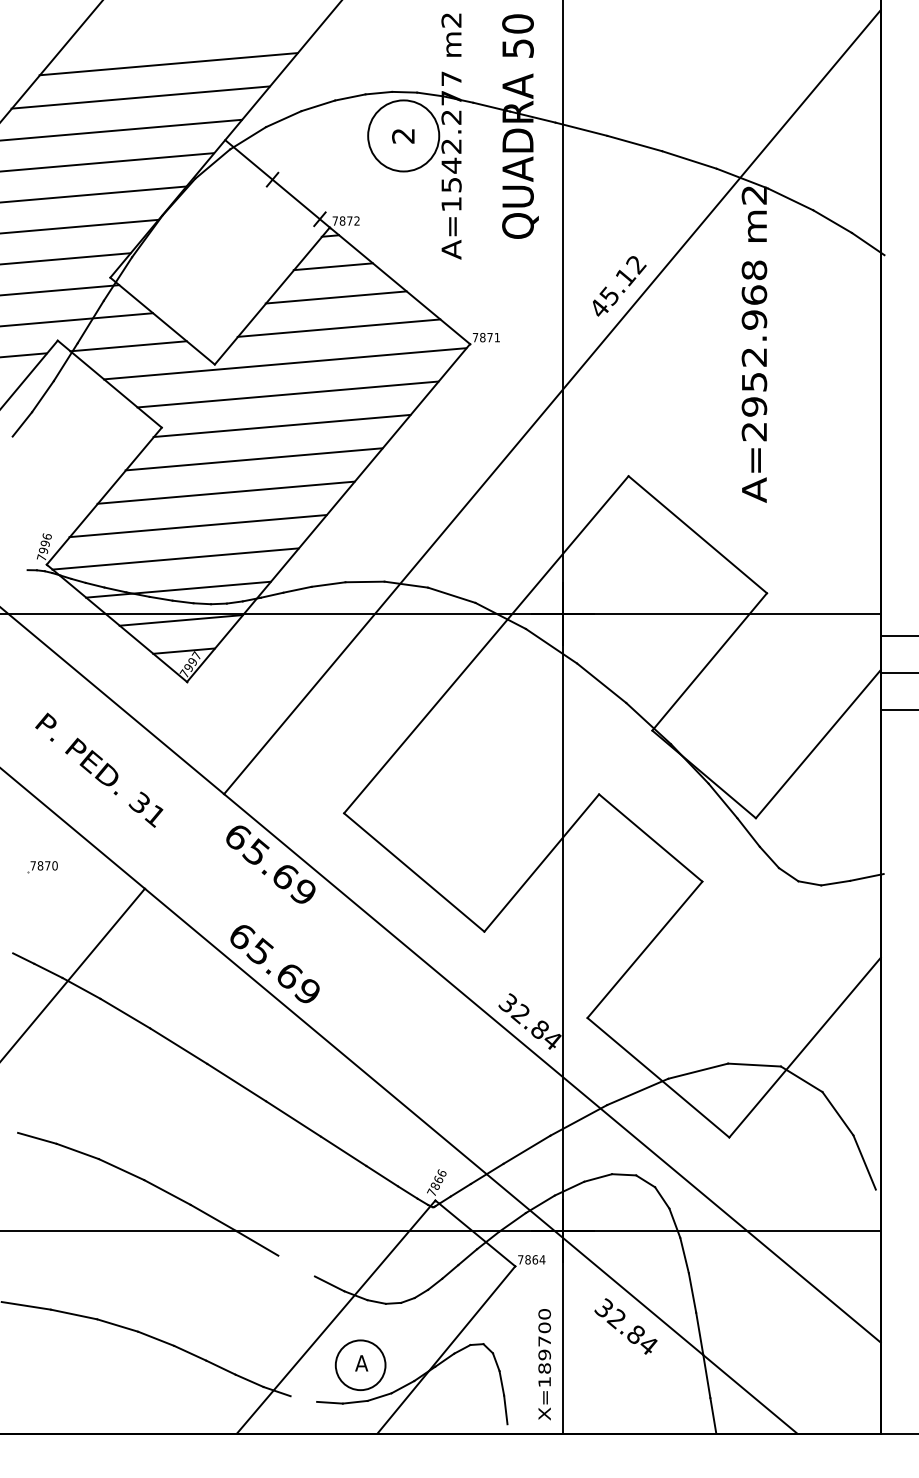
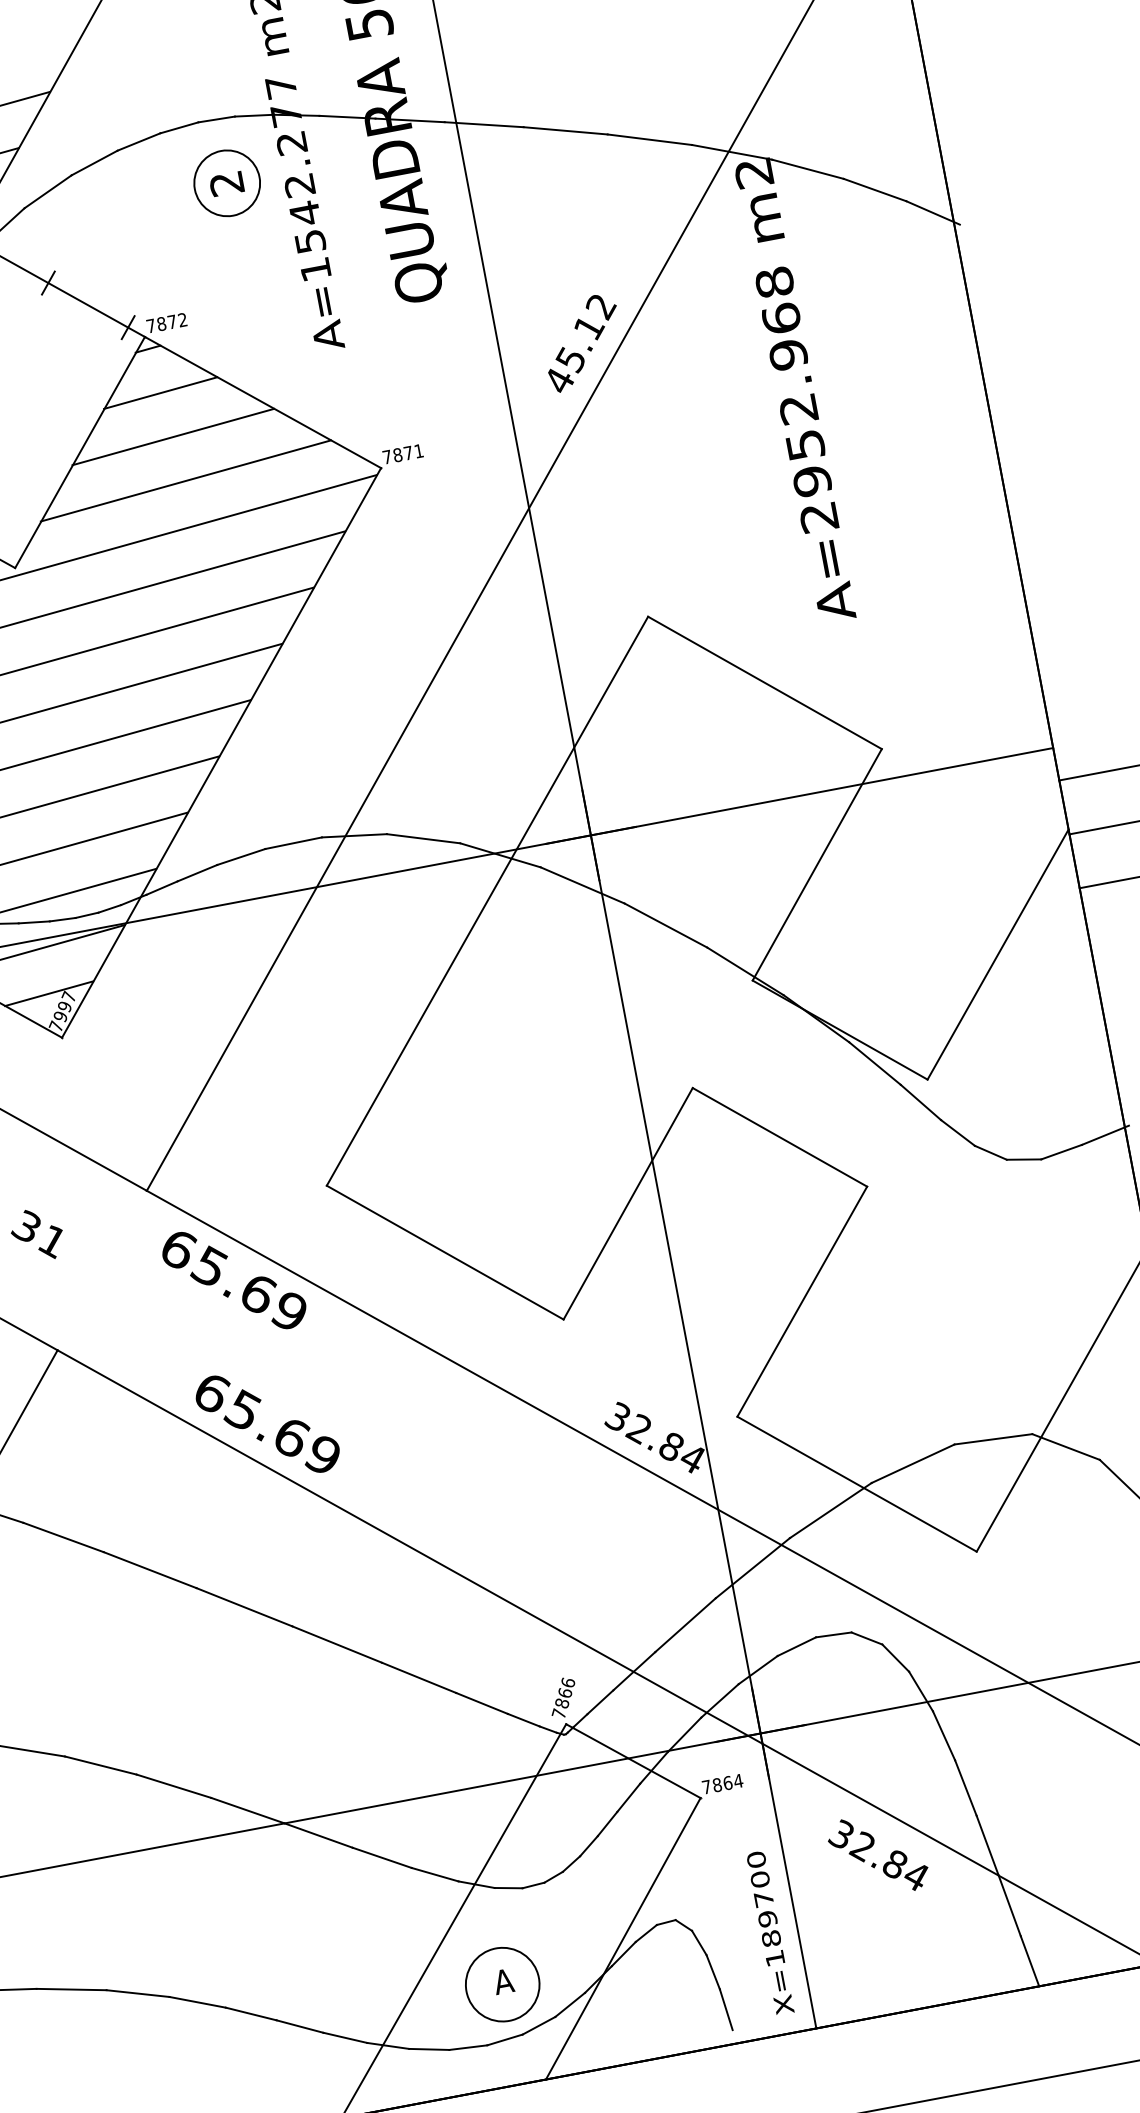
circle: (403, 135) -> (226, 182), size x0.62
line: (296, 1265) -> (381, 1857), added
line: (303, 1398) -> (428, 2048), added

